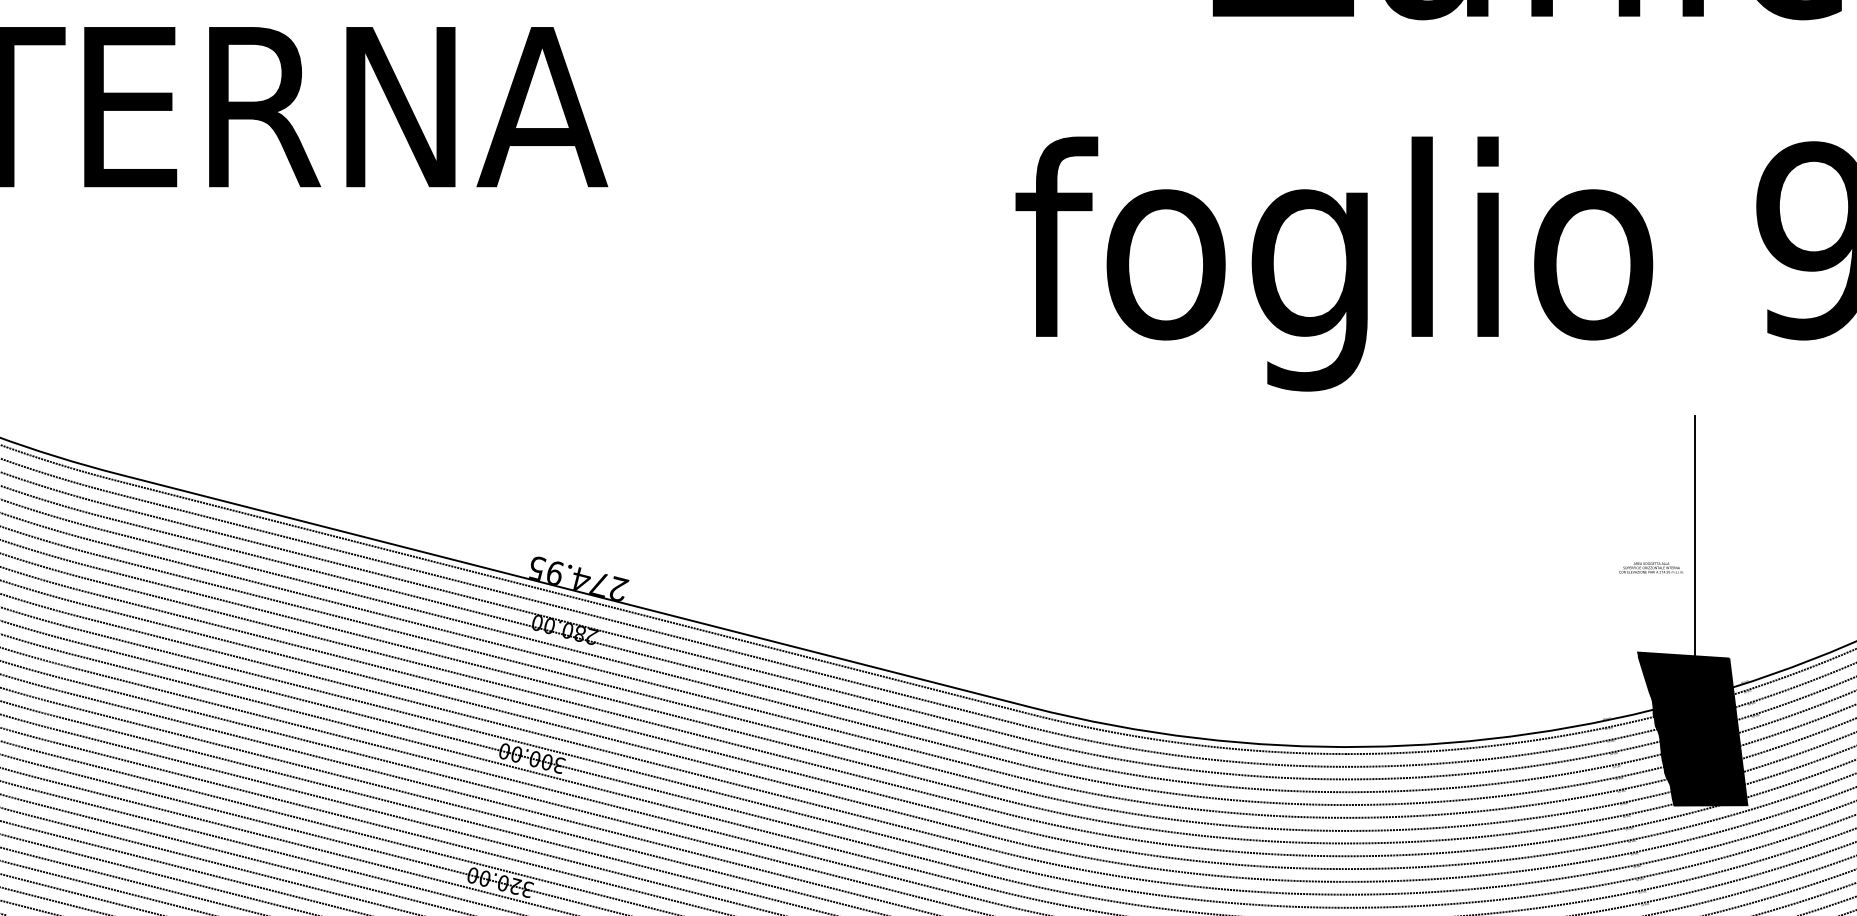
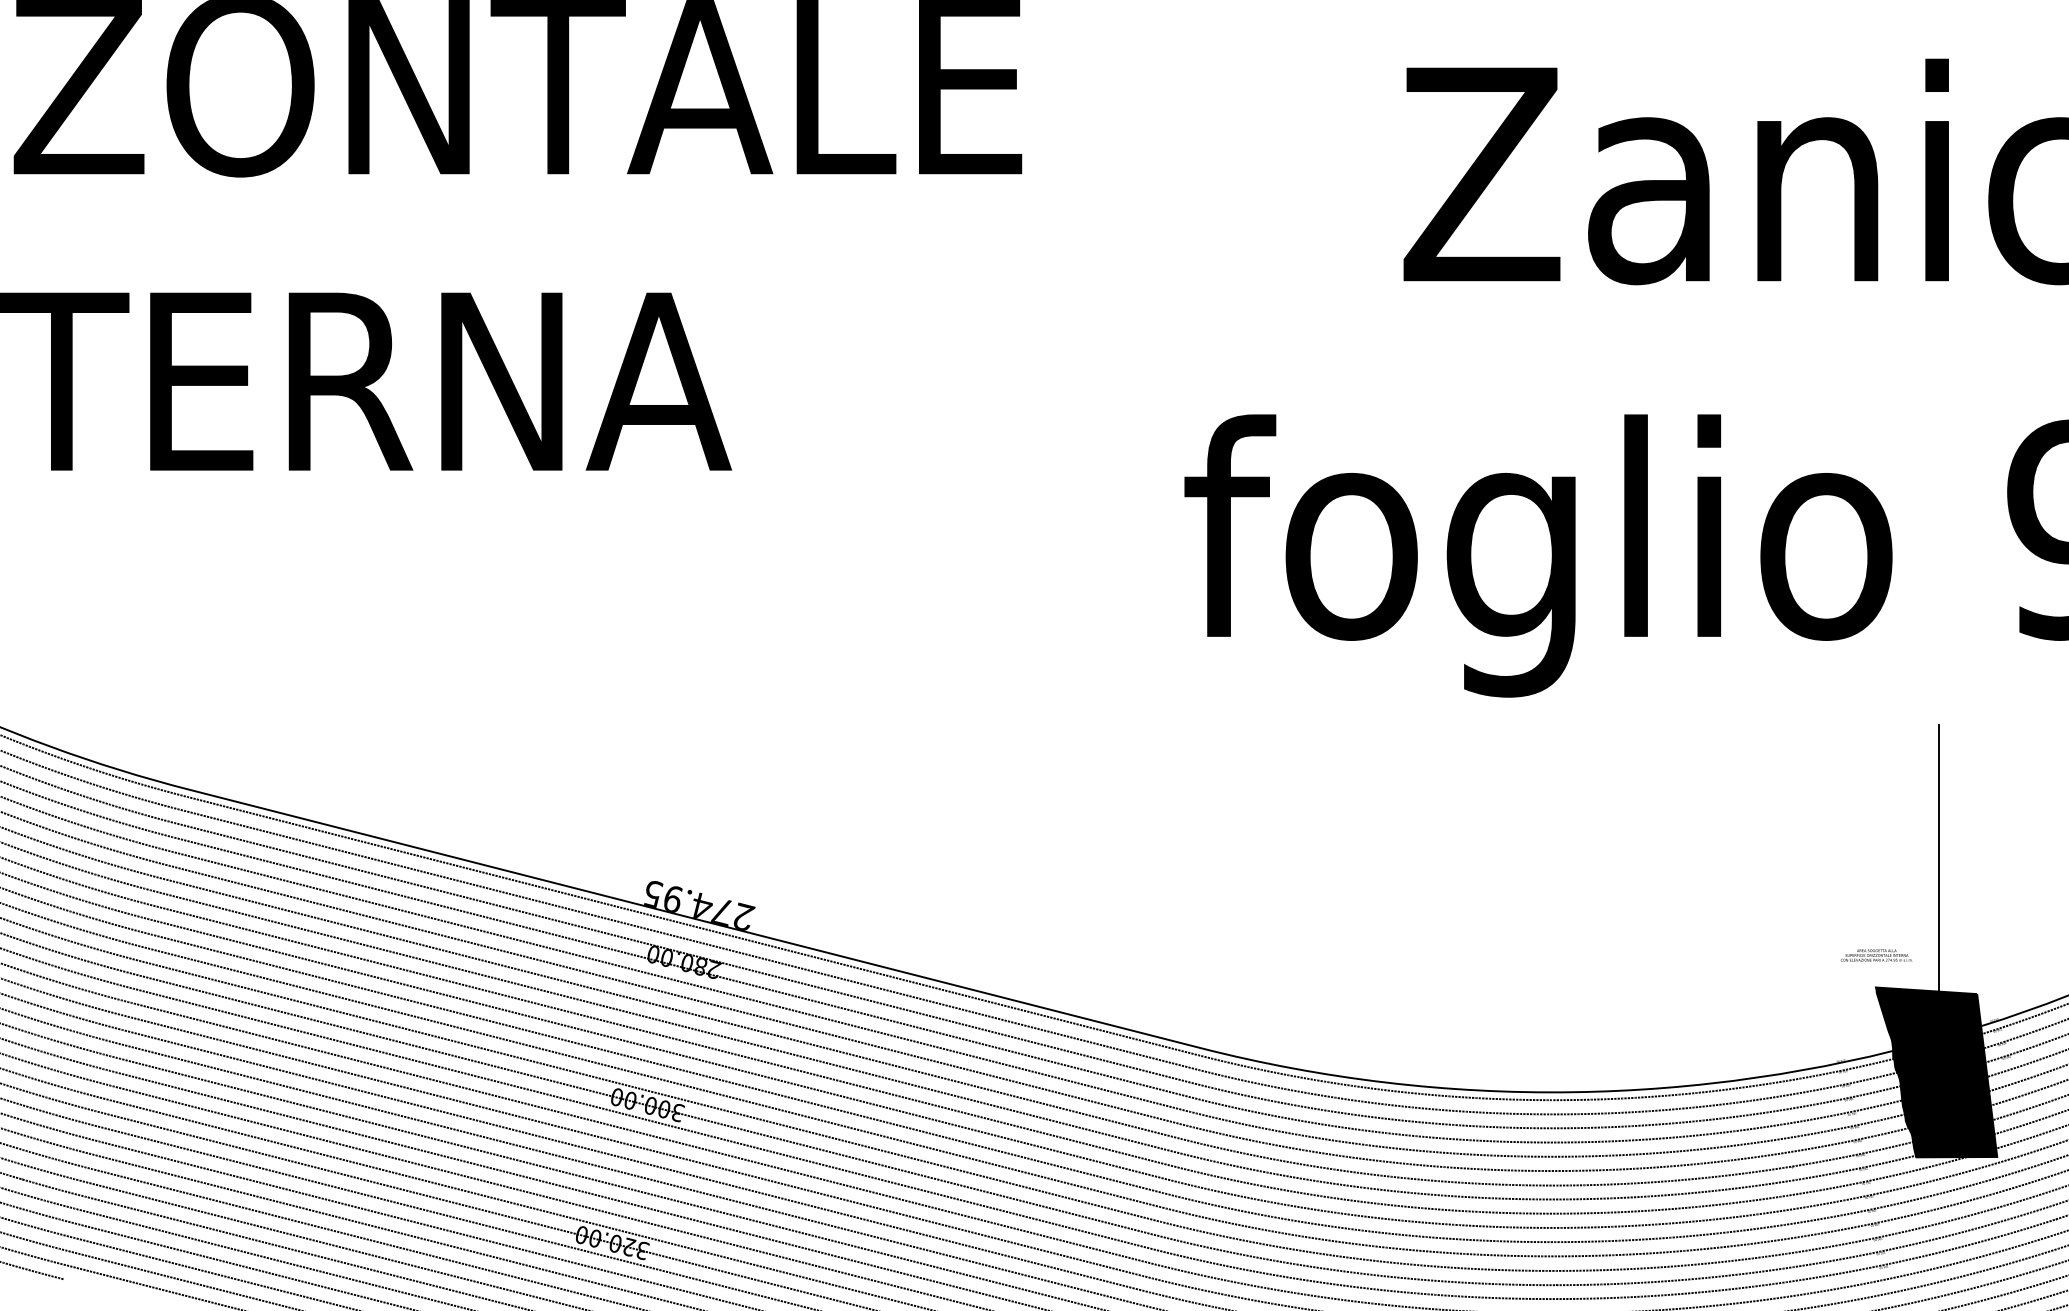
text: (1651, 567) -> (1876, 955), moved

